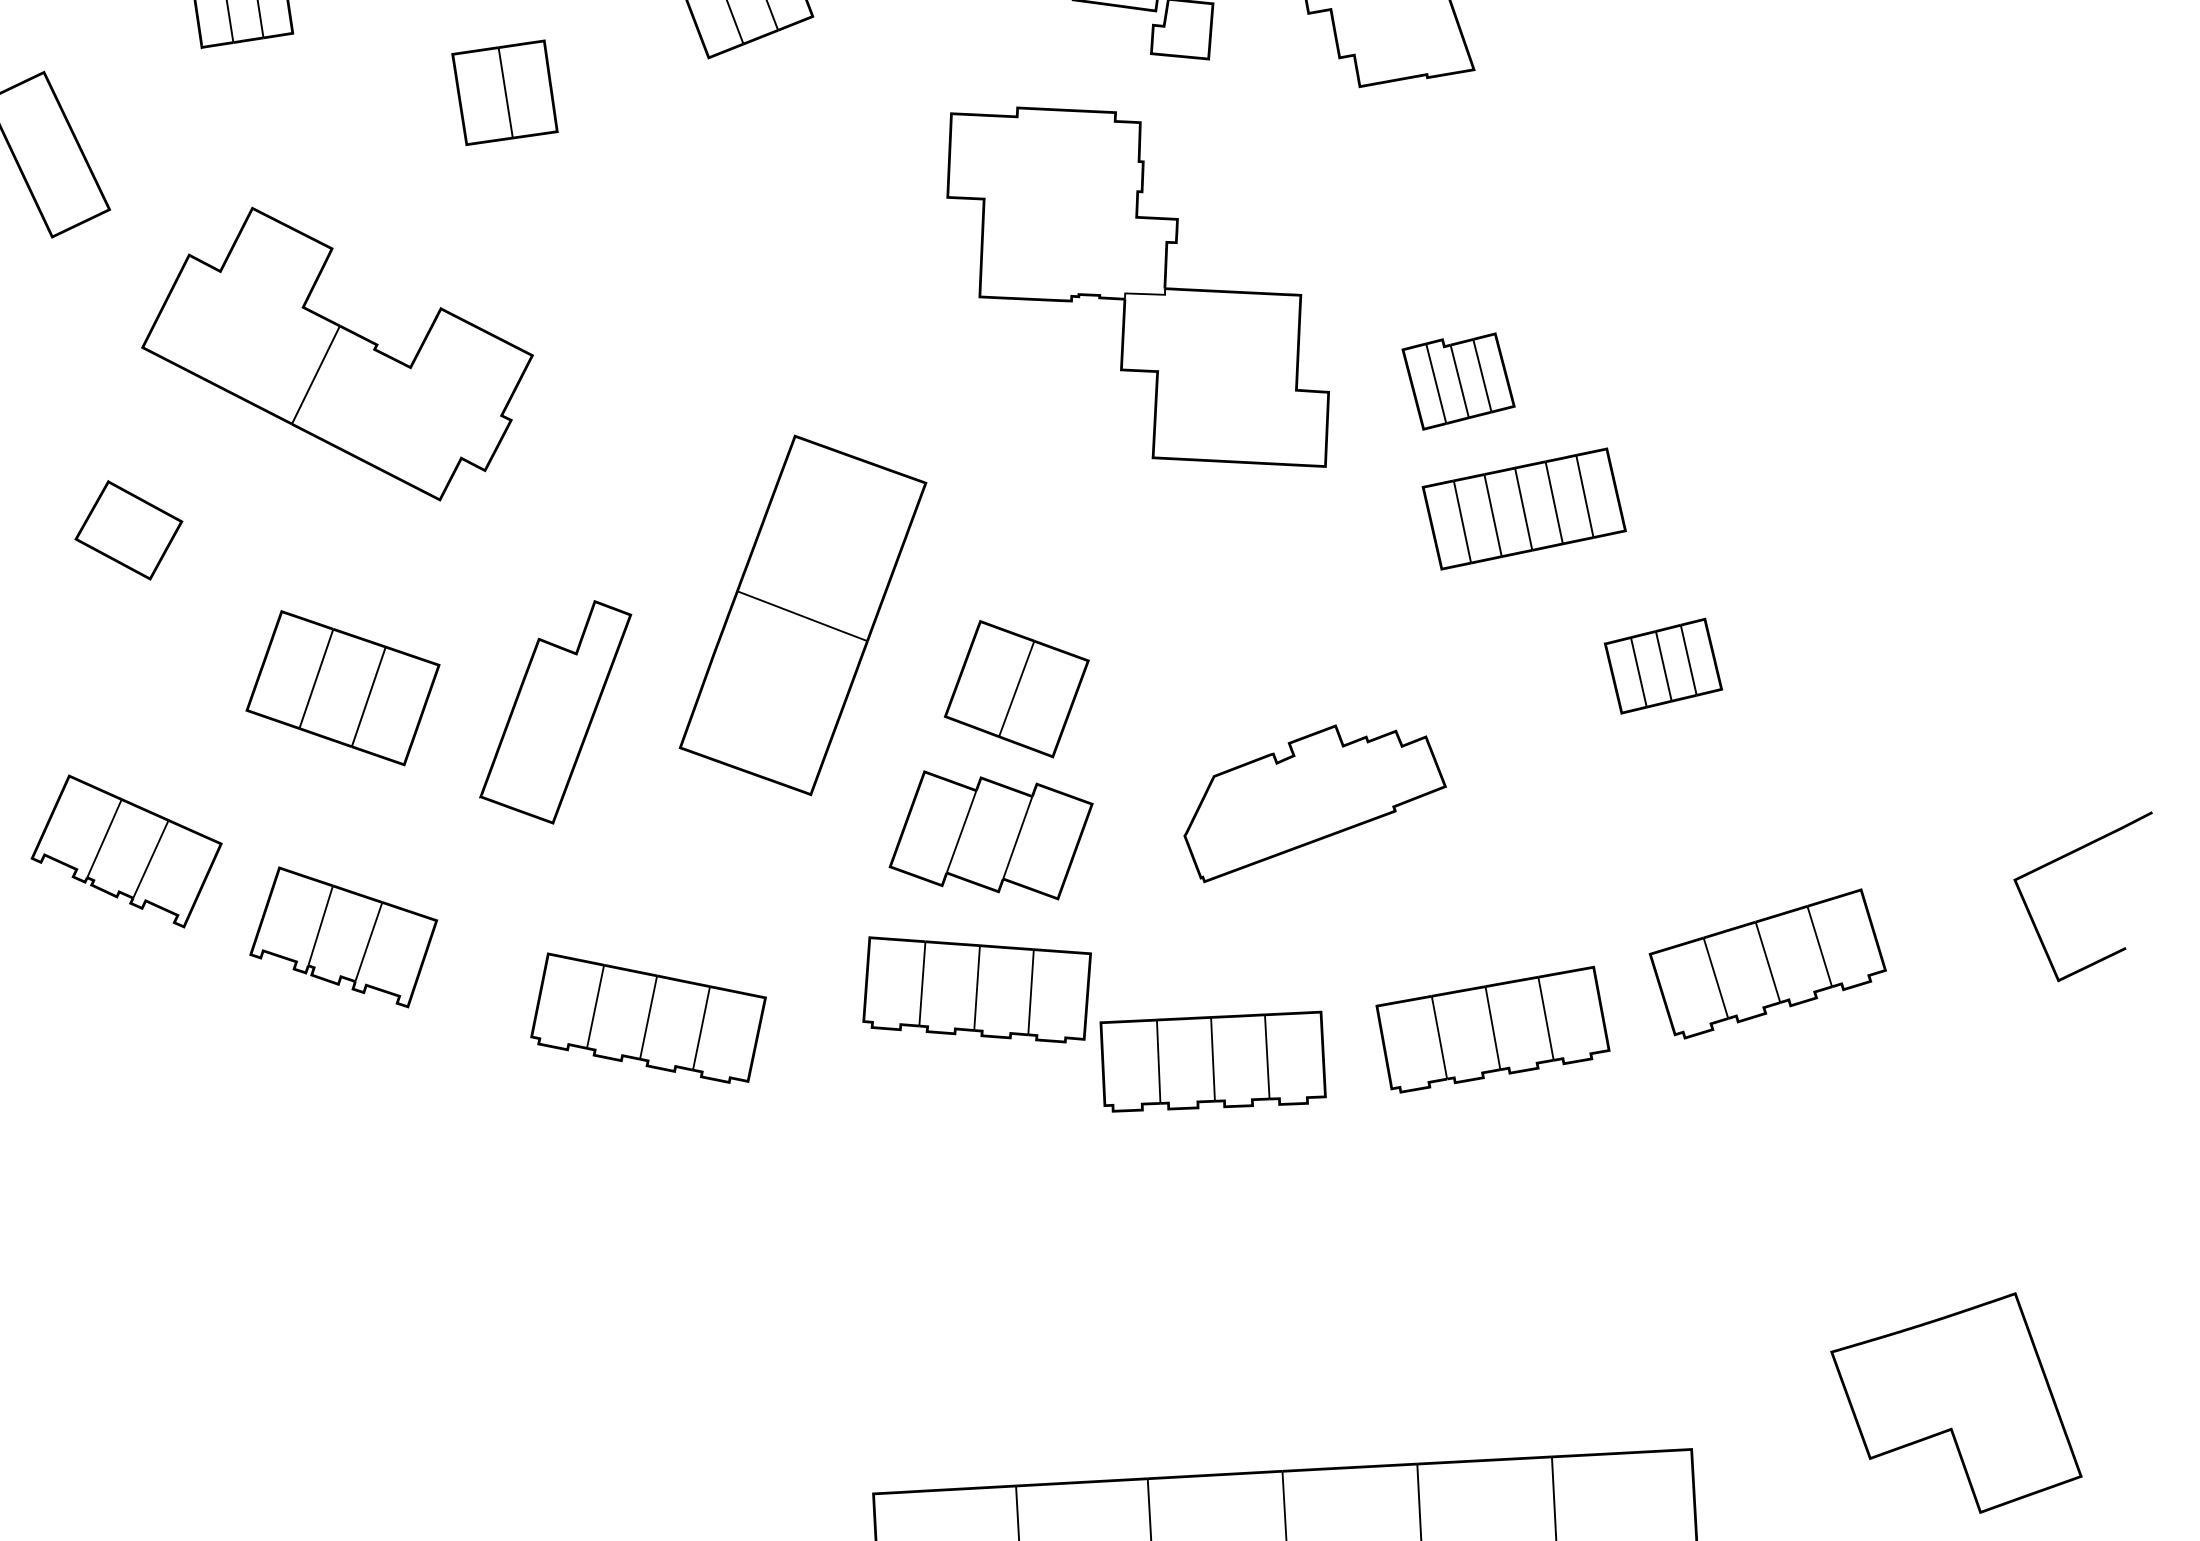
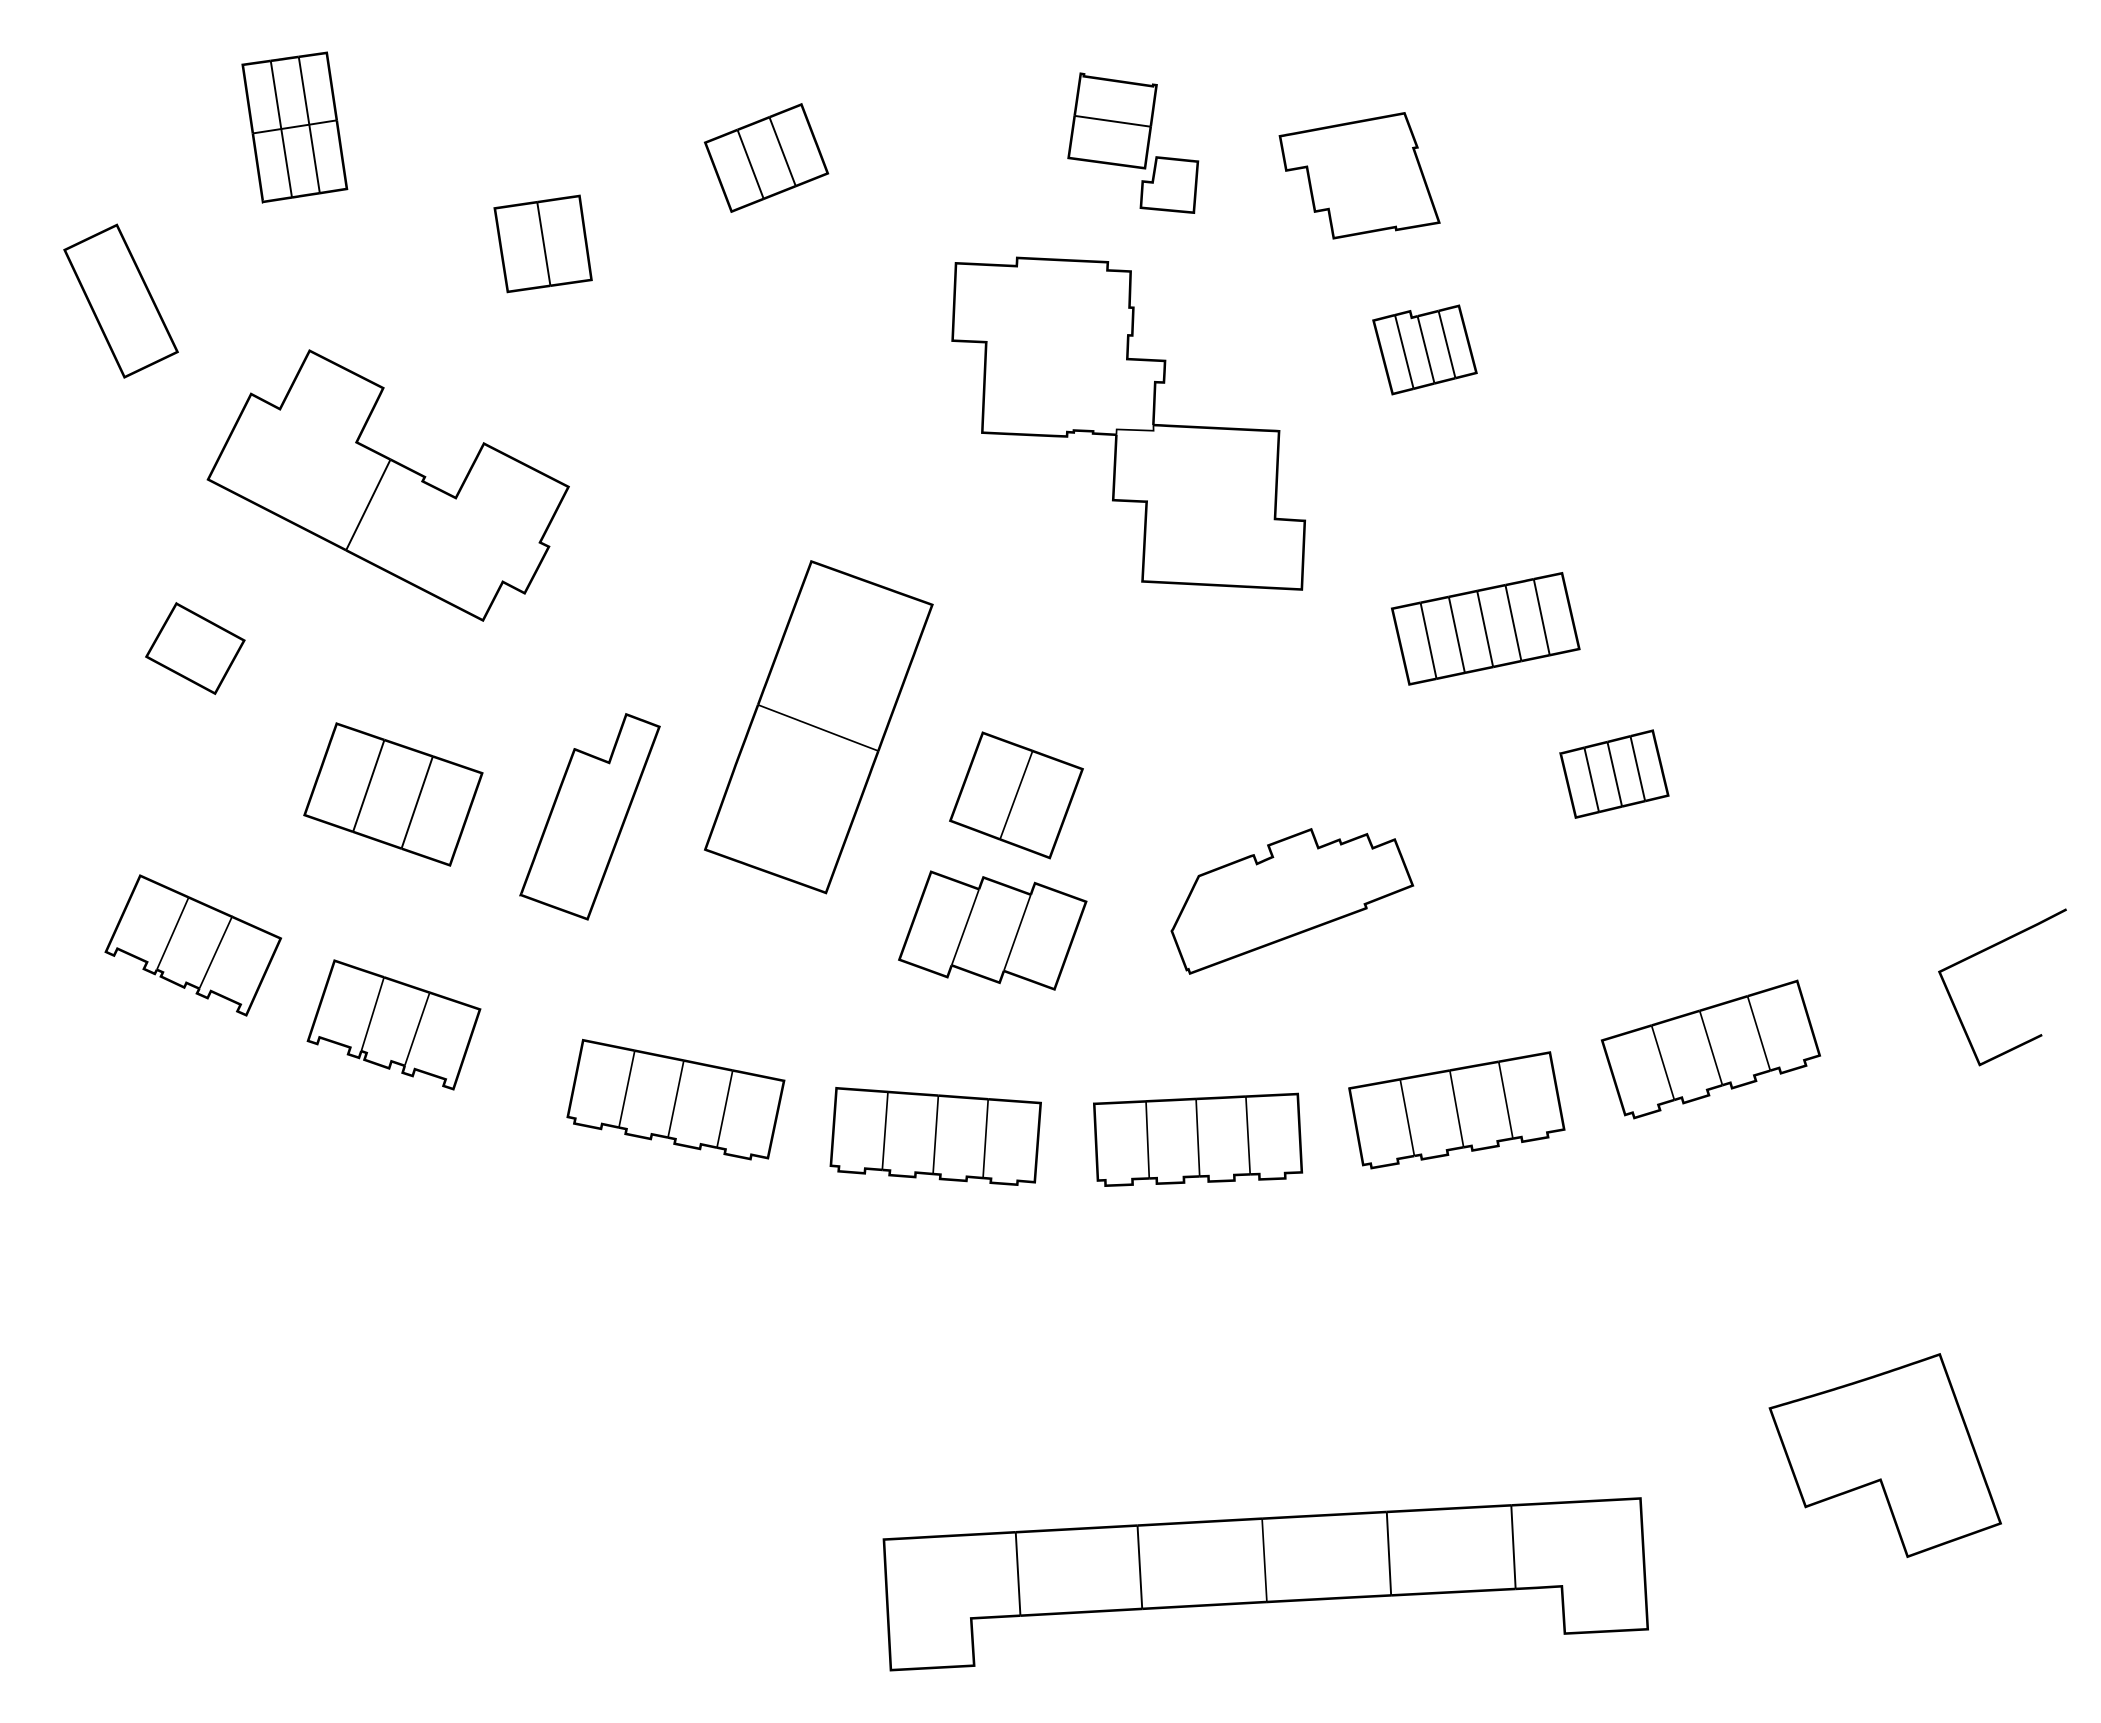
part: (1458, 381) -> (1424, 349), moved
part: (976, 989) -> (935, 1136), moved

